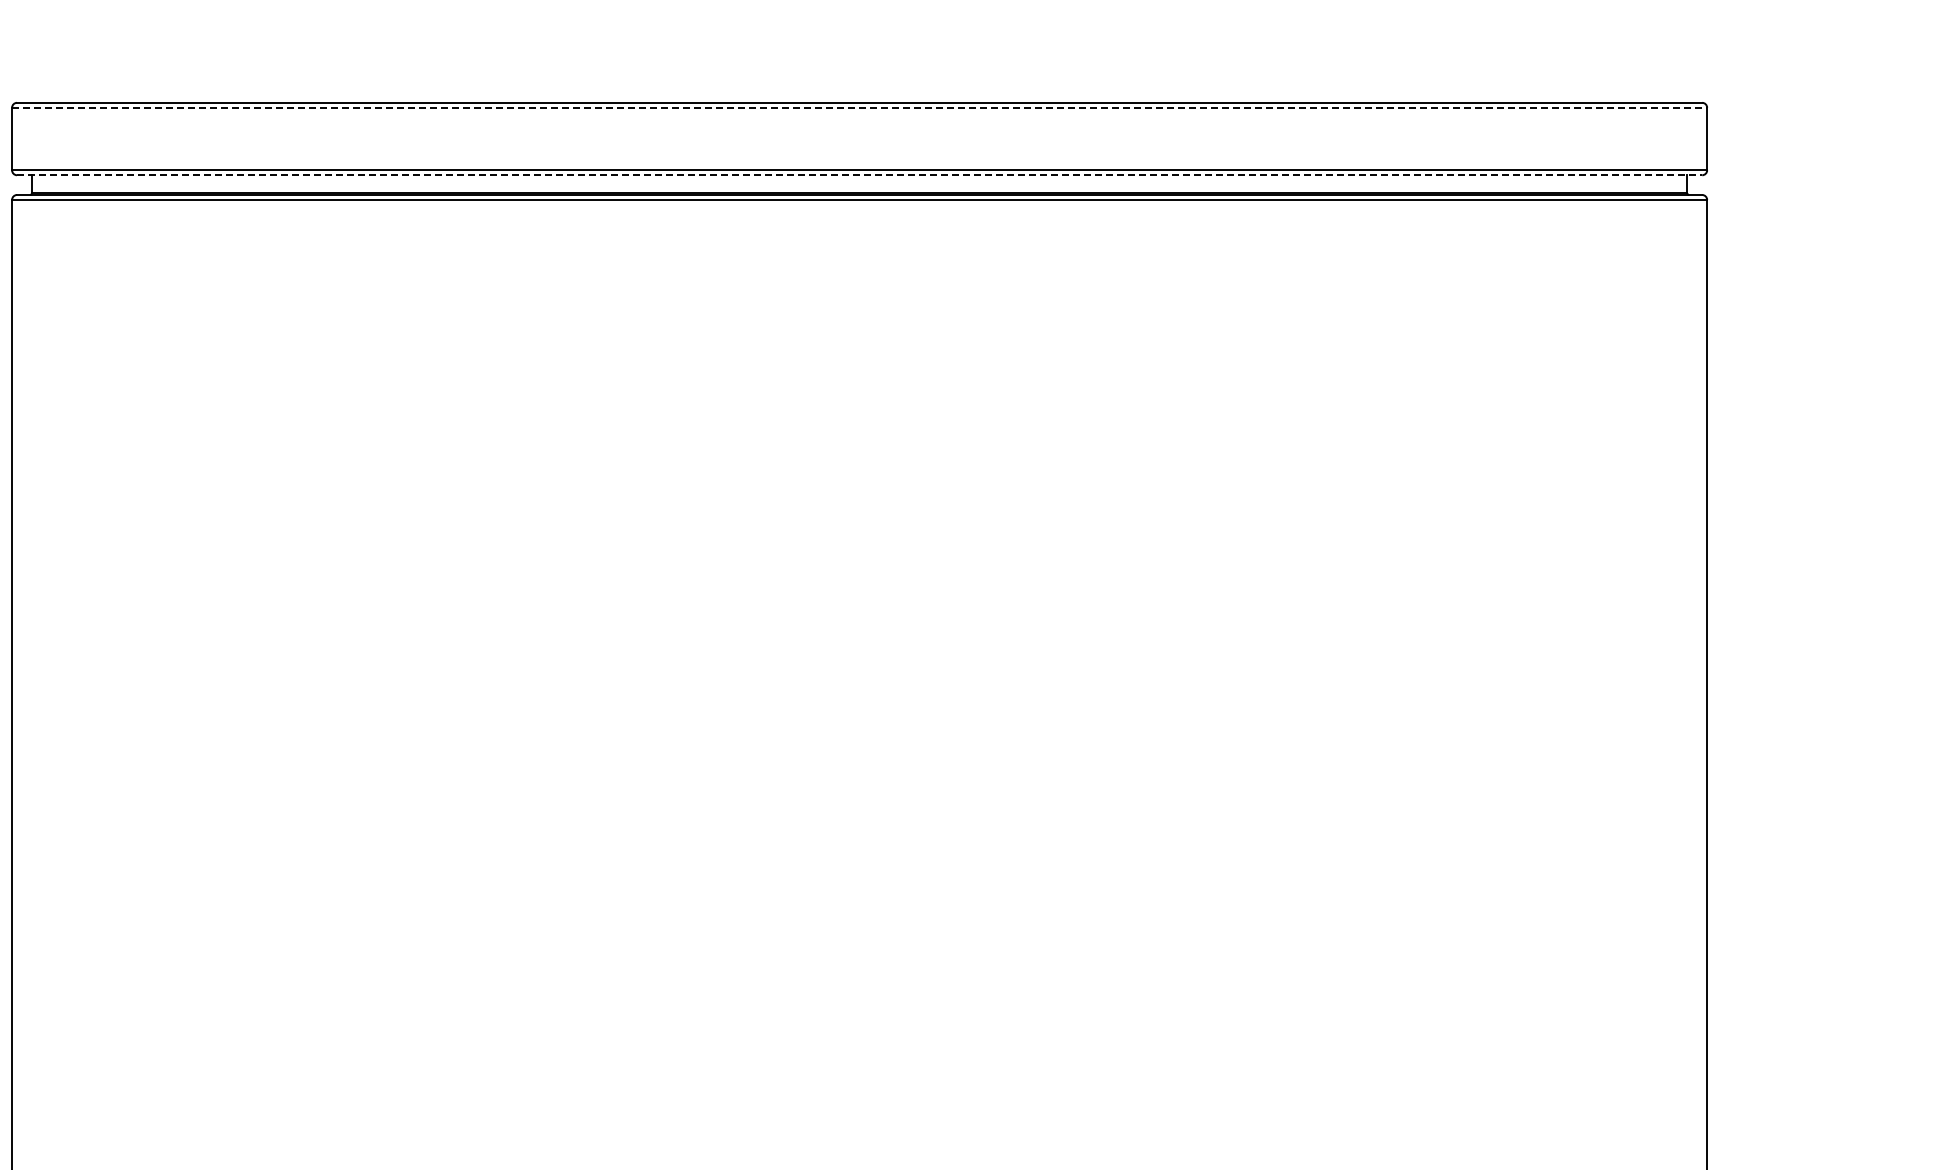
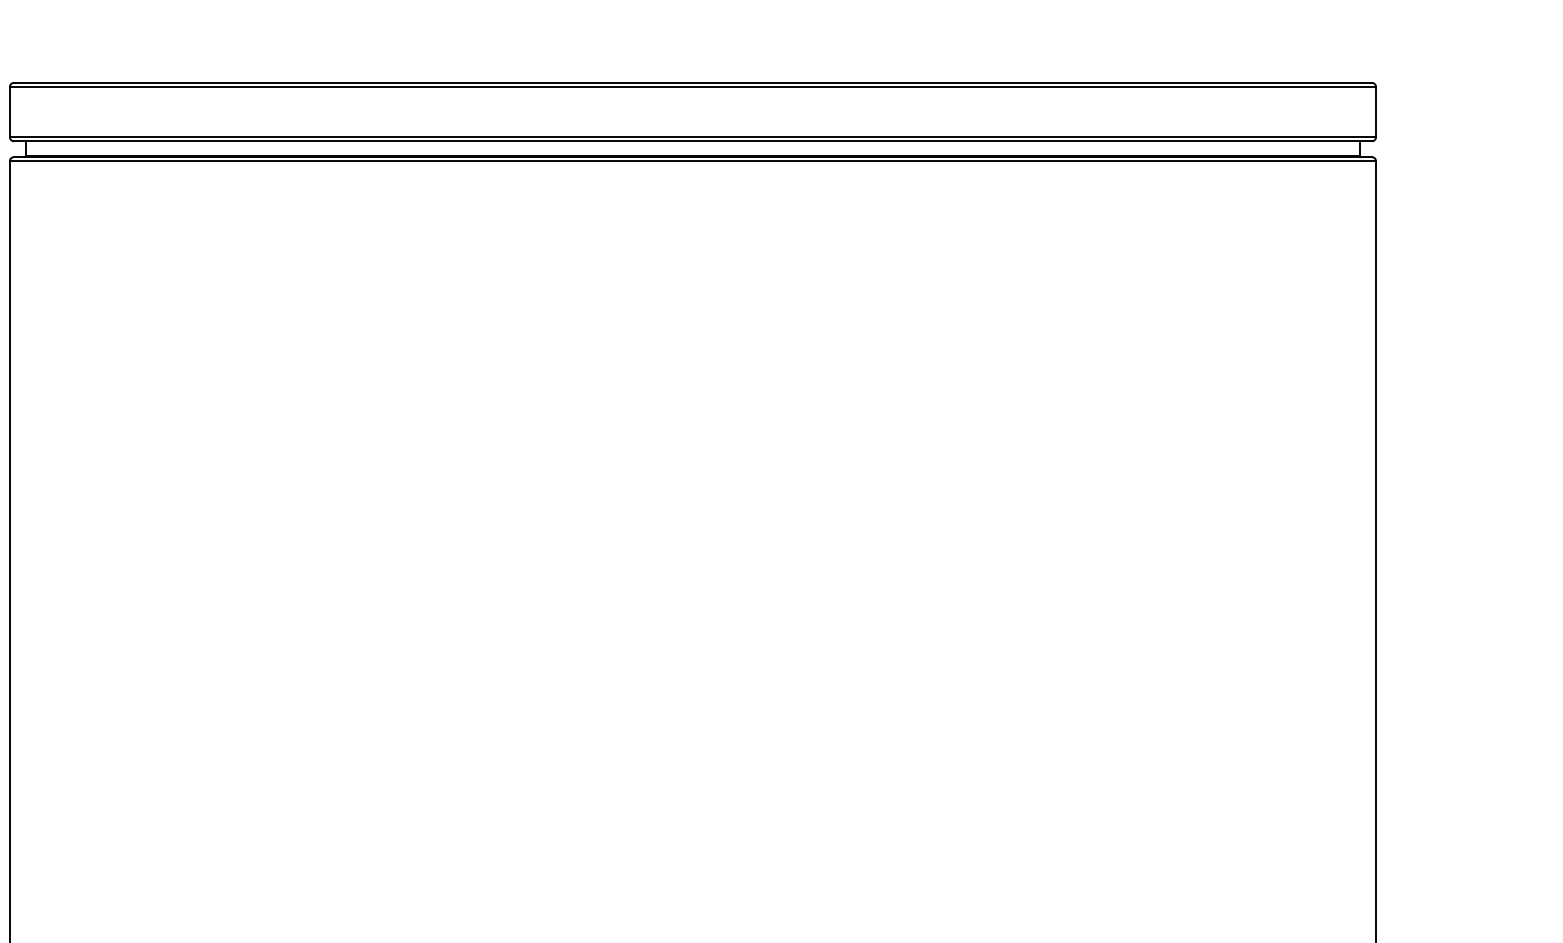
line: (859, 107) -> (692, 86), dashed -> solid
line: (859, 175) -> (692, 141), dashed -> solid

